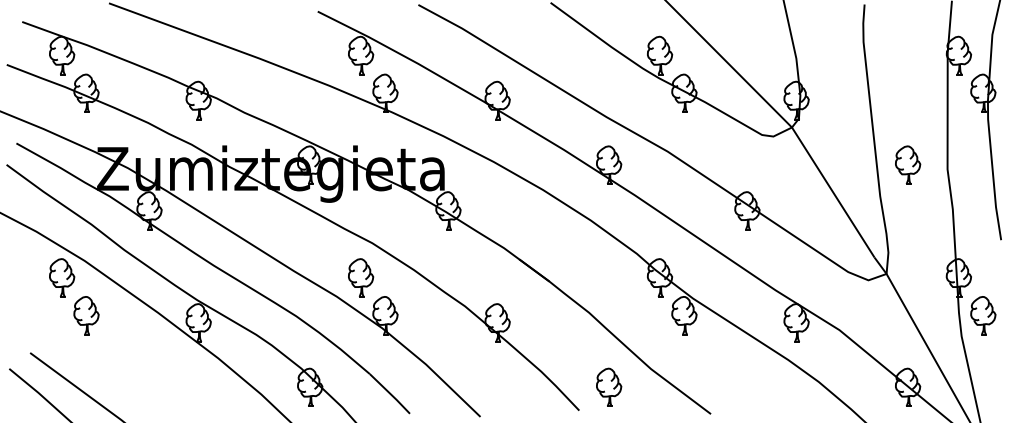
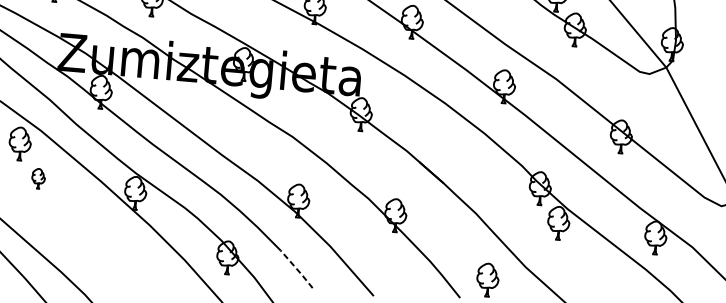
part: (361, 277) -> (280, 165), removed
part: (86, 315) -> (38, 178), size x0.6
line: (390, 393) -> (297, 269), solid -> dashed

